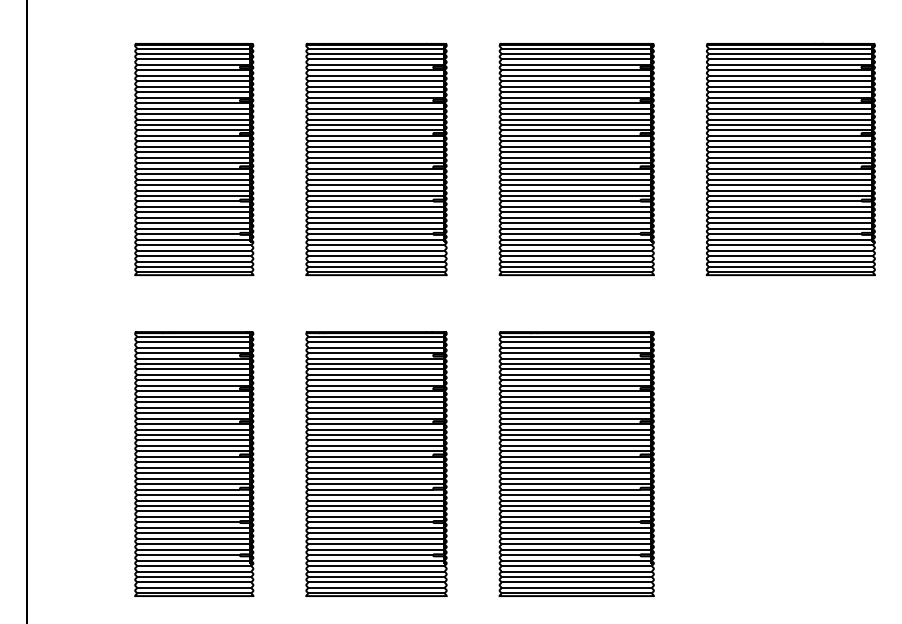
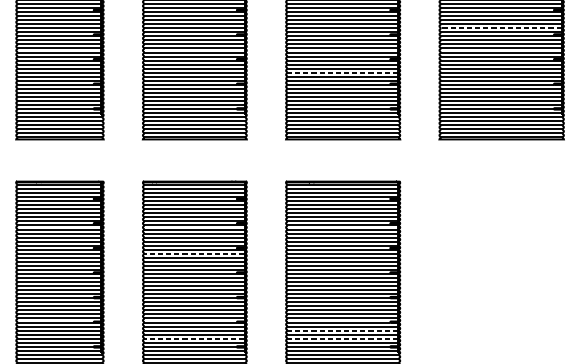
line: (788, 124) -> (499, 27), solid -> dashed
line: (577, 185) -> (343, 73), solid -> dashed
line: (375, 429) -> (194, 253), solid -> dashed
line: (577, 533) -> (343, 330), solid -> dashed
line: (375, 544) -> (194, 338), solid -> dashed
line: (577, 544) -> (343, 338), solid -> dashed

